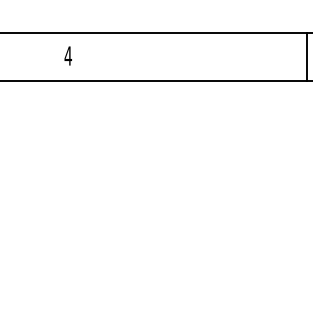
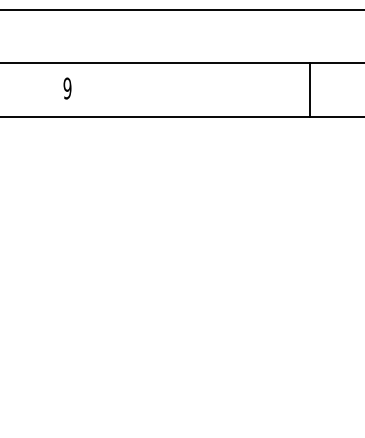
text: (68, 55) -> (67, 88), 4 -> 9
line: (307, 56) -> (309, 89), moved

